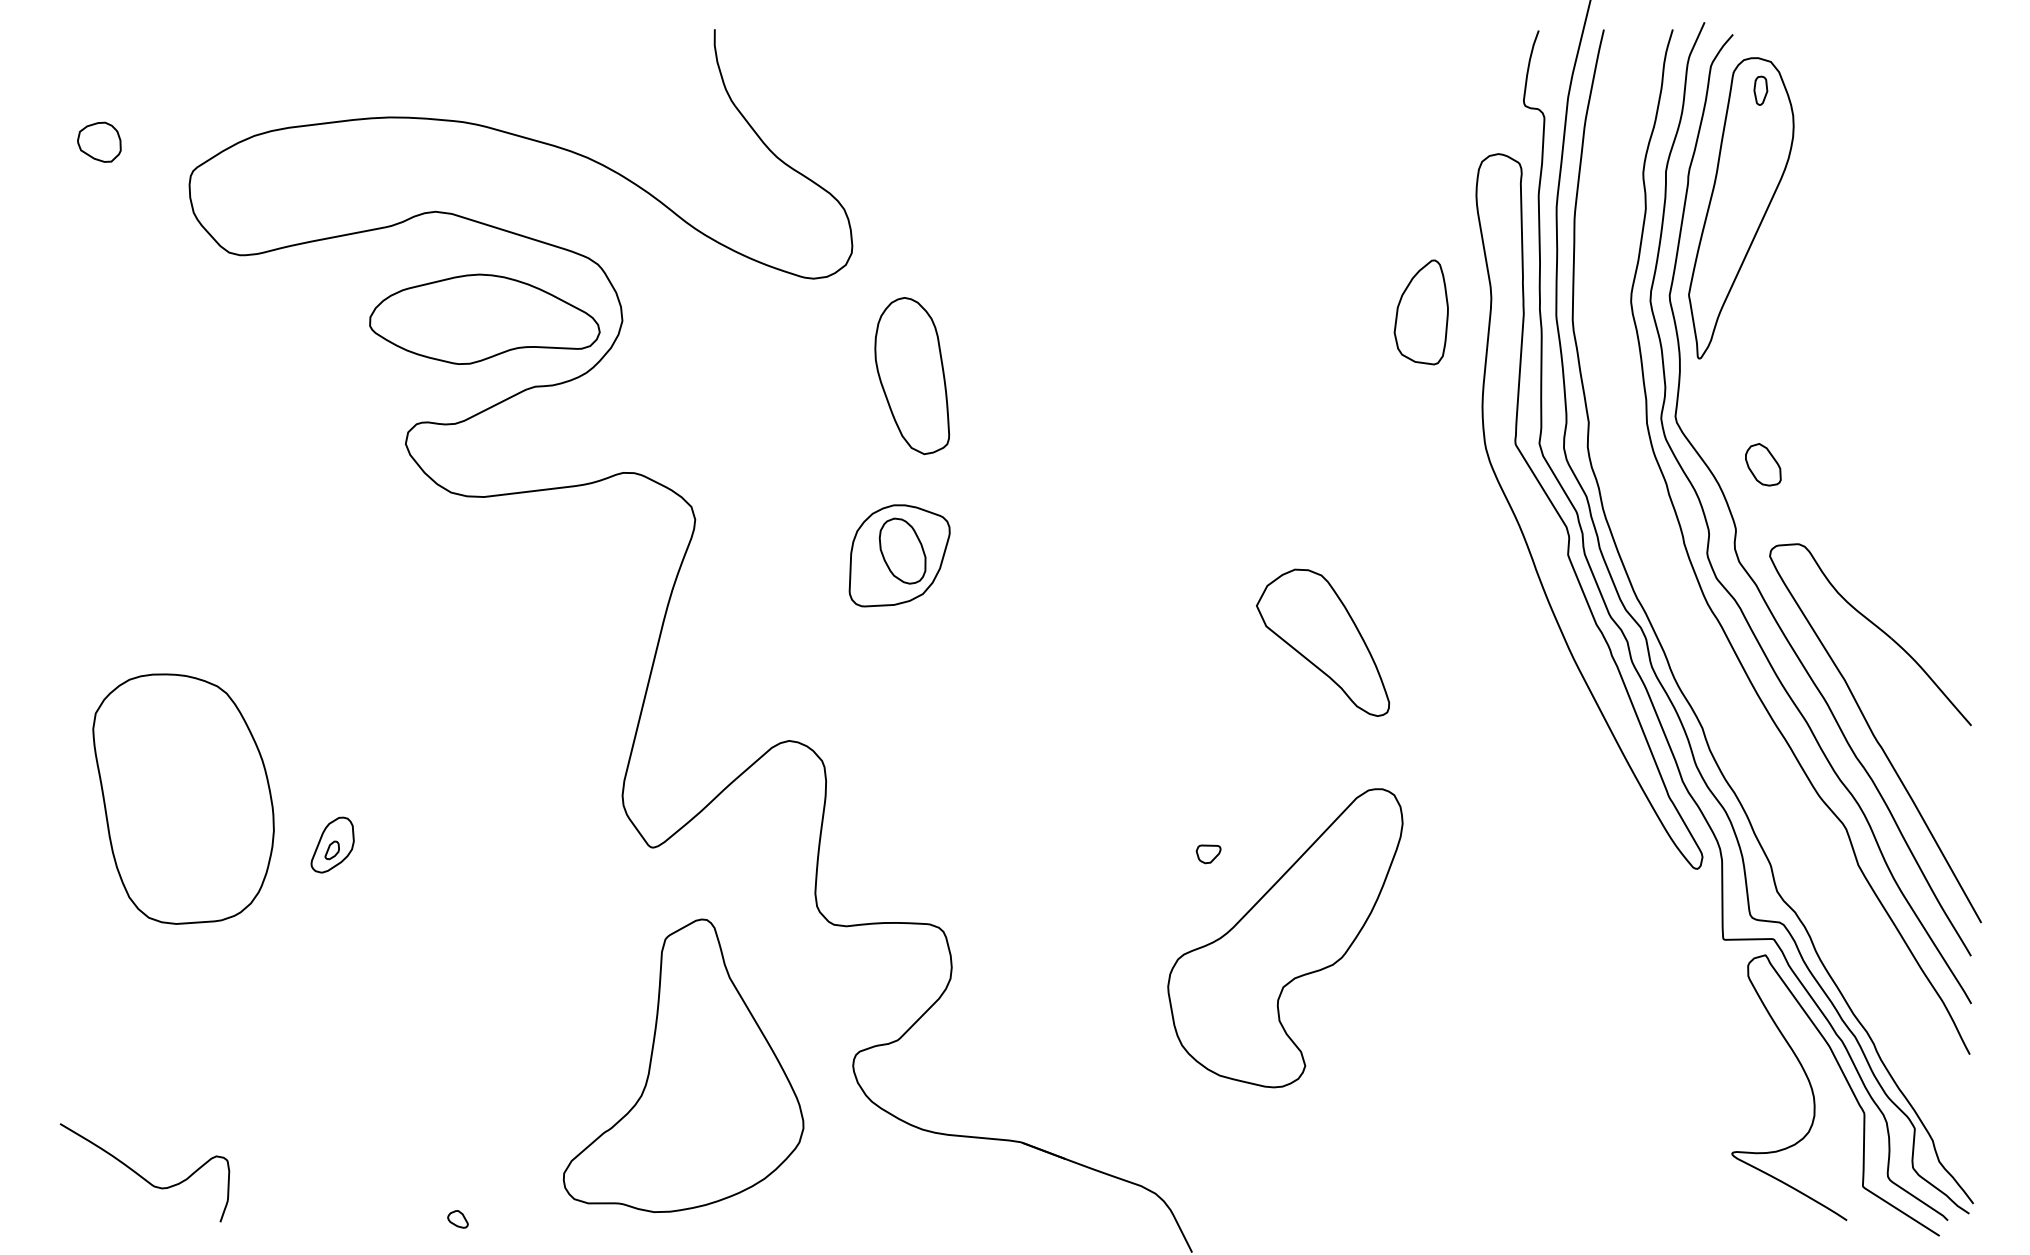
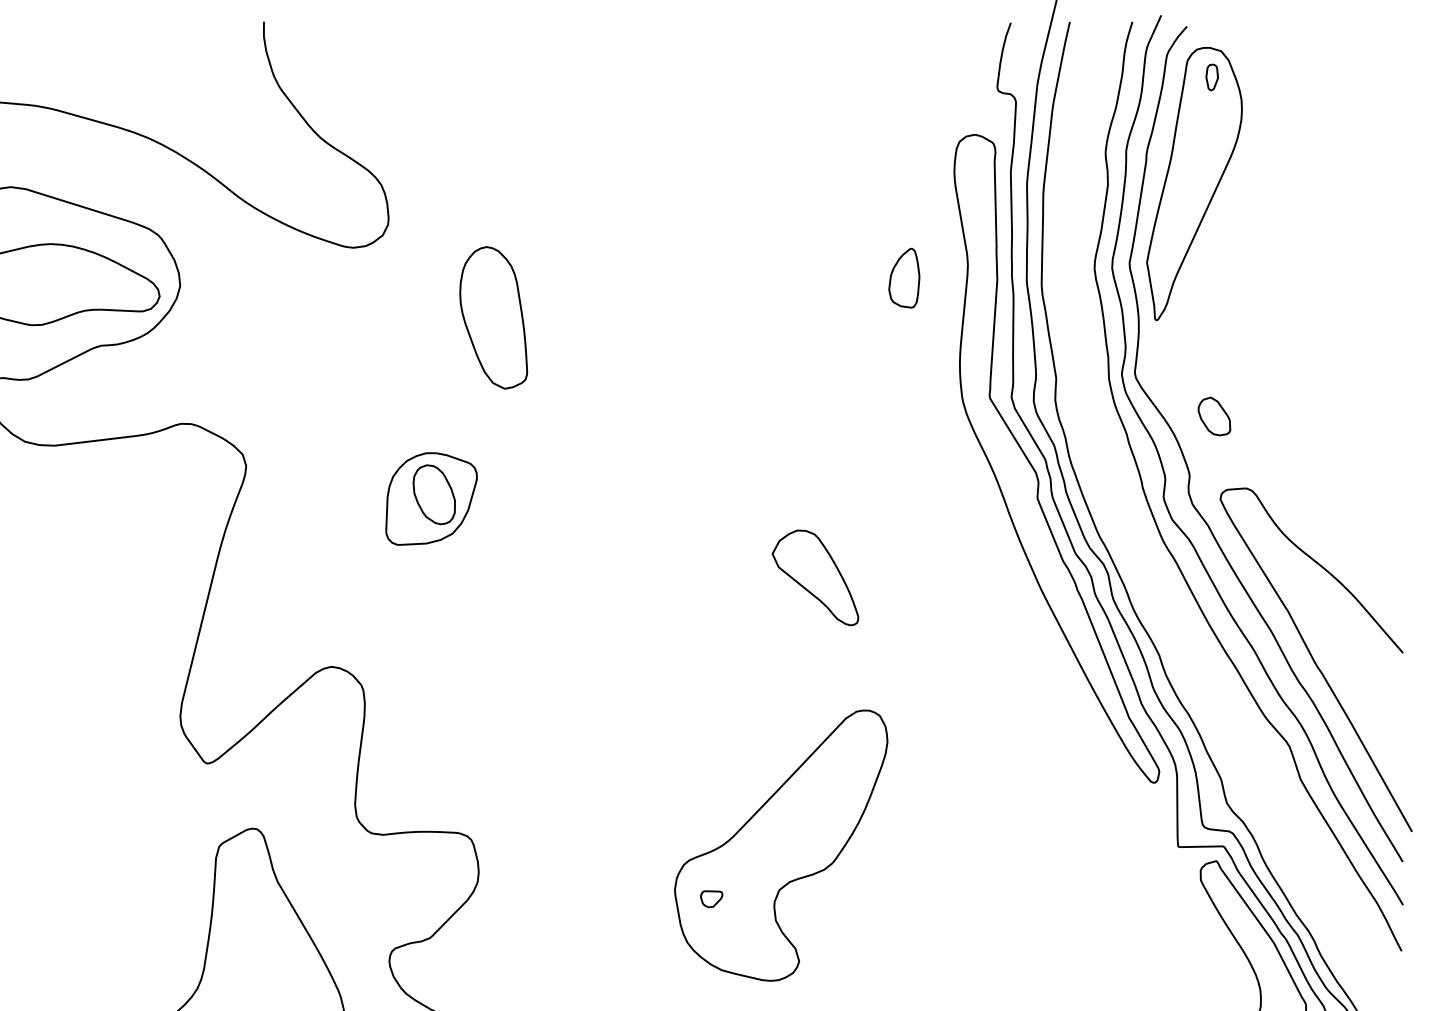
part: (1420, 311) -> (903, 277), size x0.62
part: (911, 376) -> (493, 318), moved
part: (1323, 642) -> (815, 577), size x0.71
part: (1208, 854) -> (711, 899), moved

